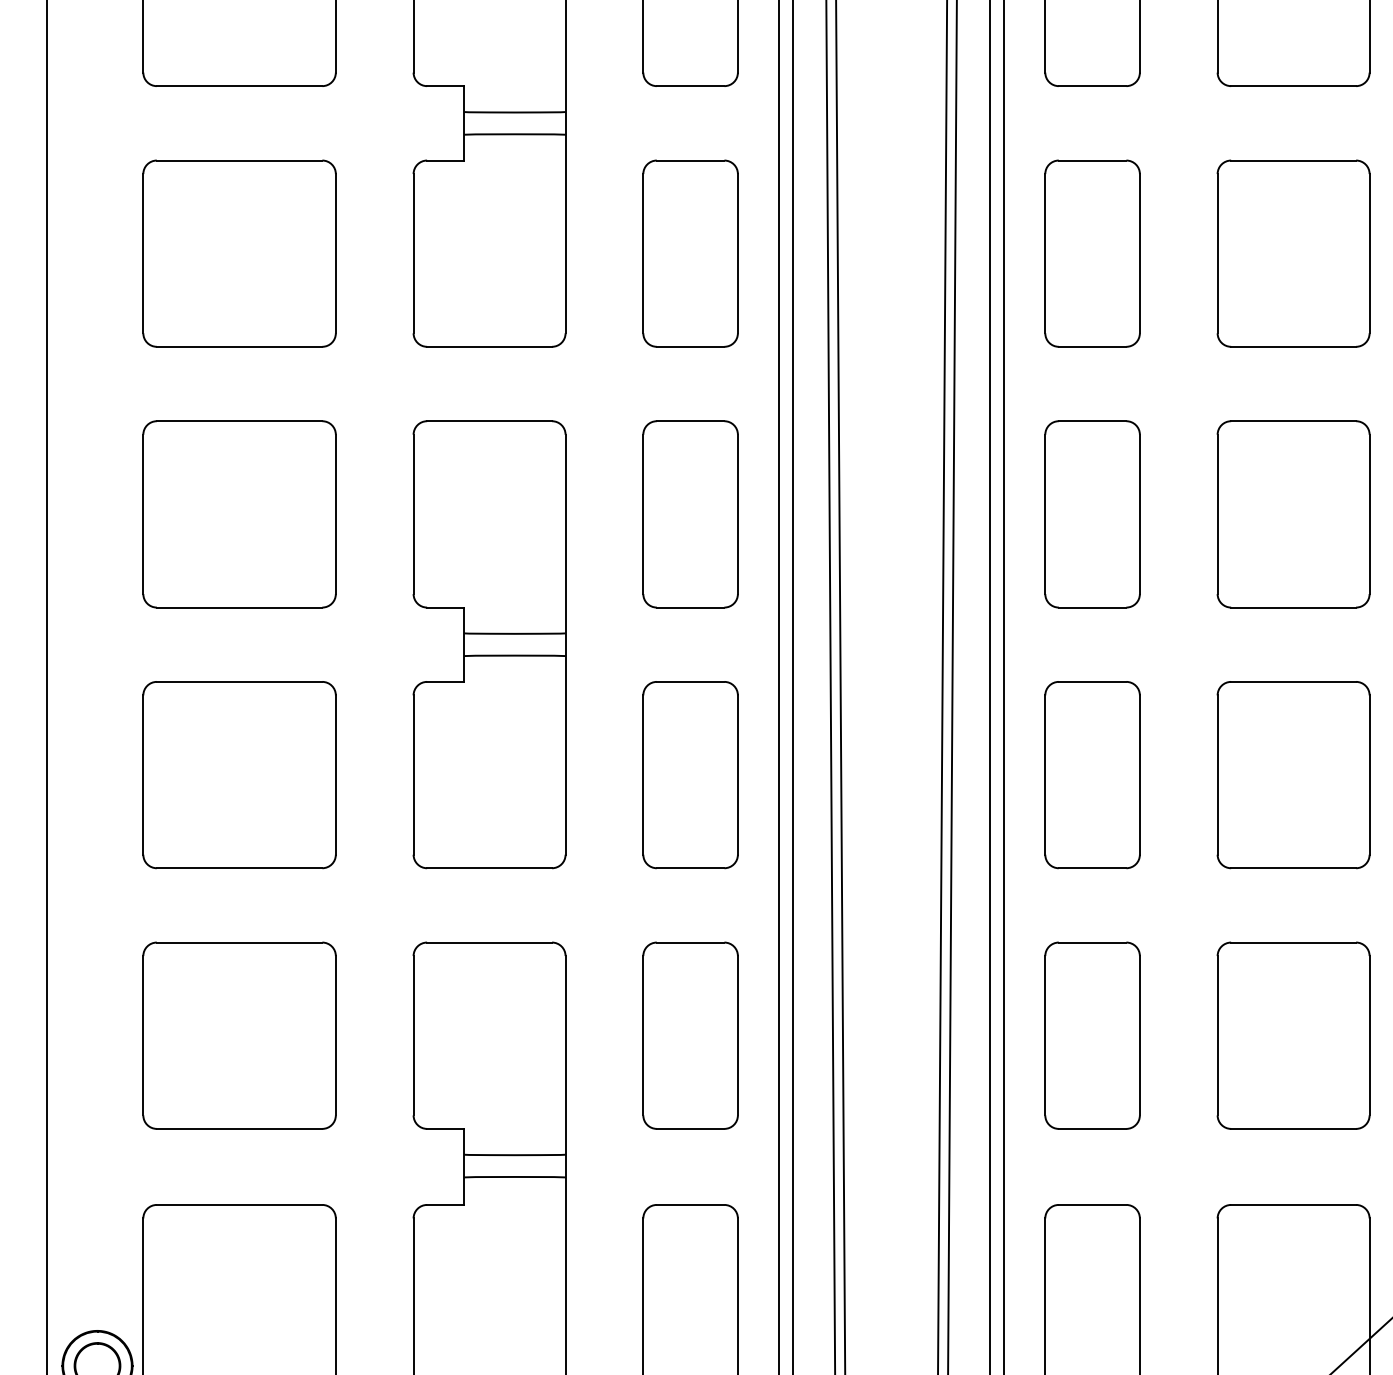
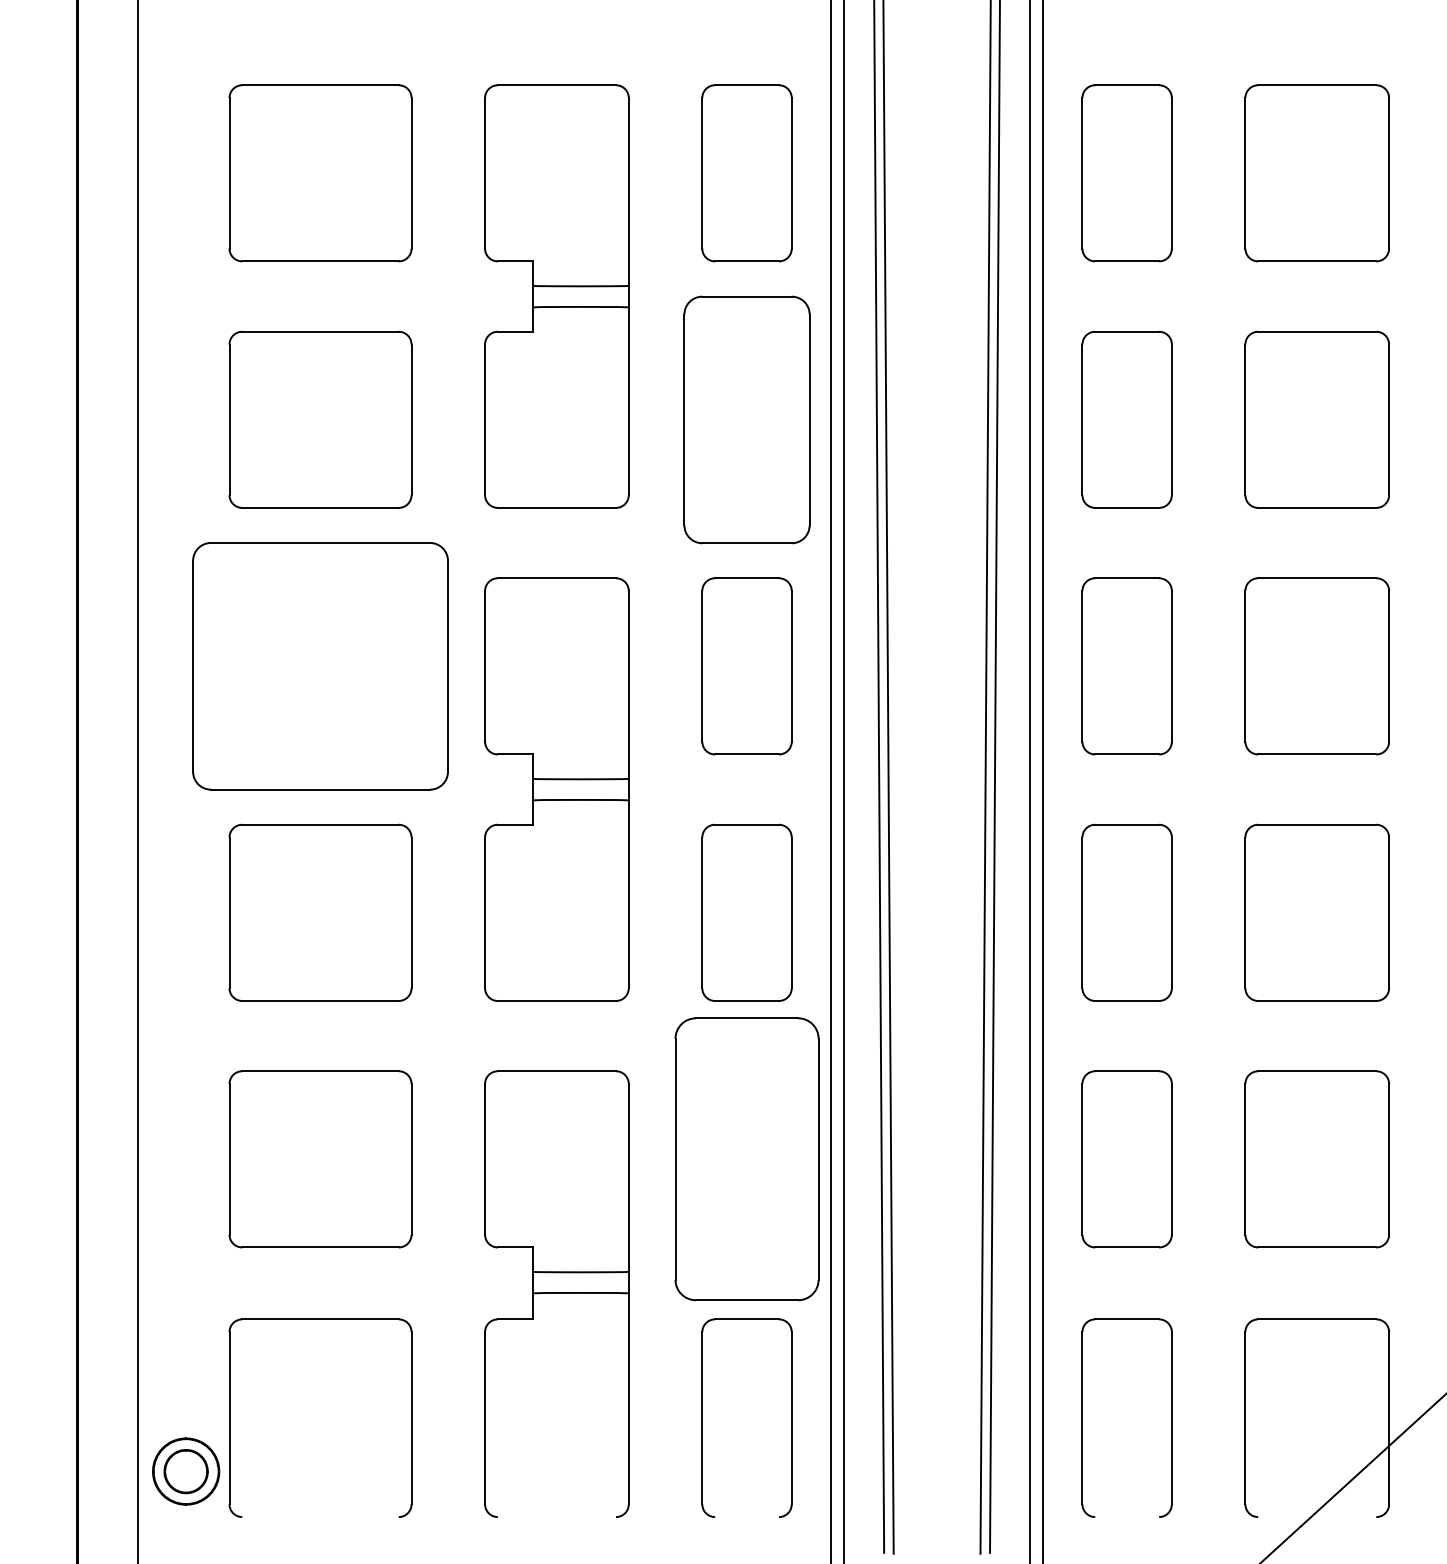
part: (690, 253) -> (746, 419), size x1.4
part: (239, 514) -> (320, 666), size x1.4
part: (690, 1035) -> (746, 1159), size x1.6

